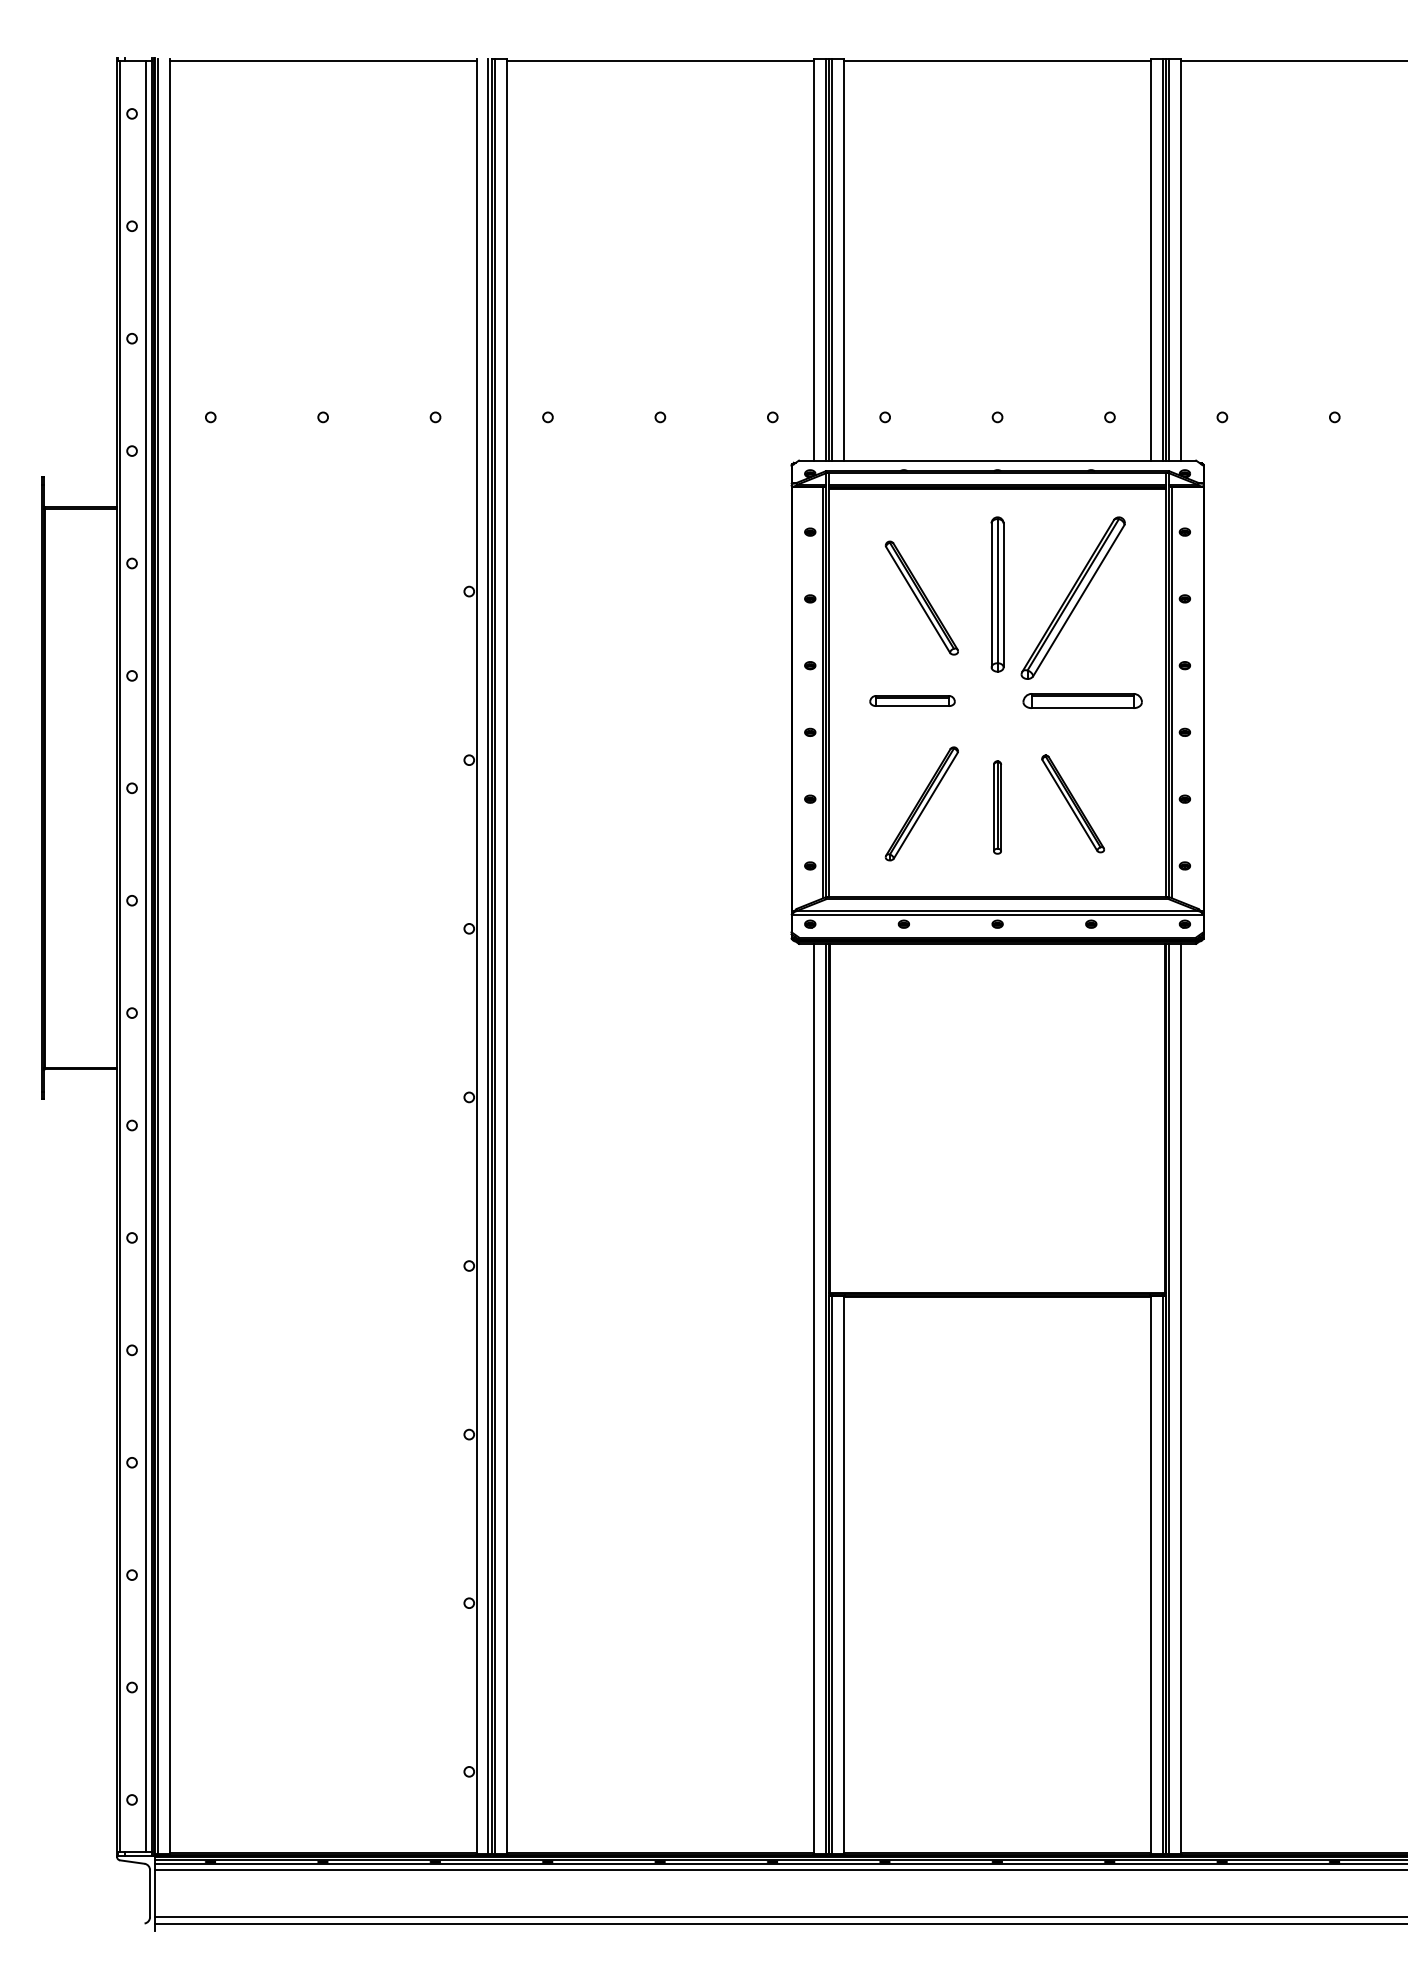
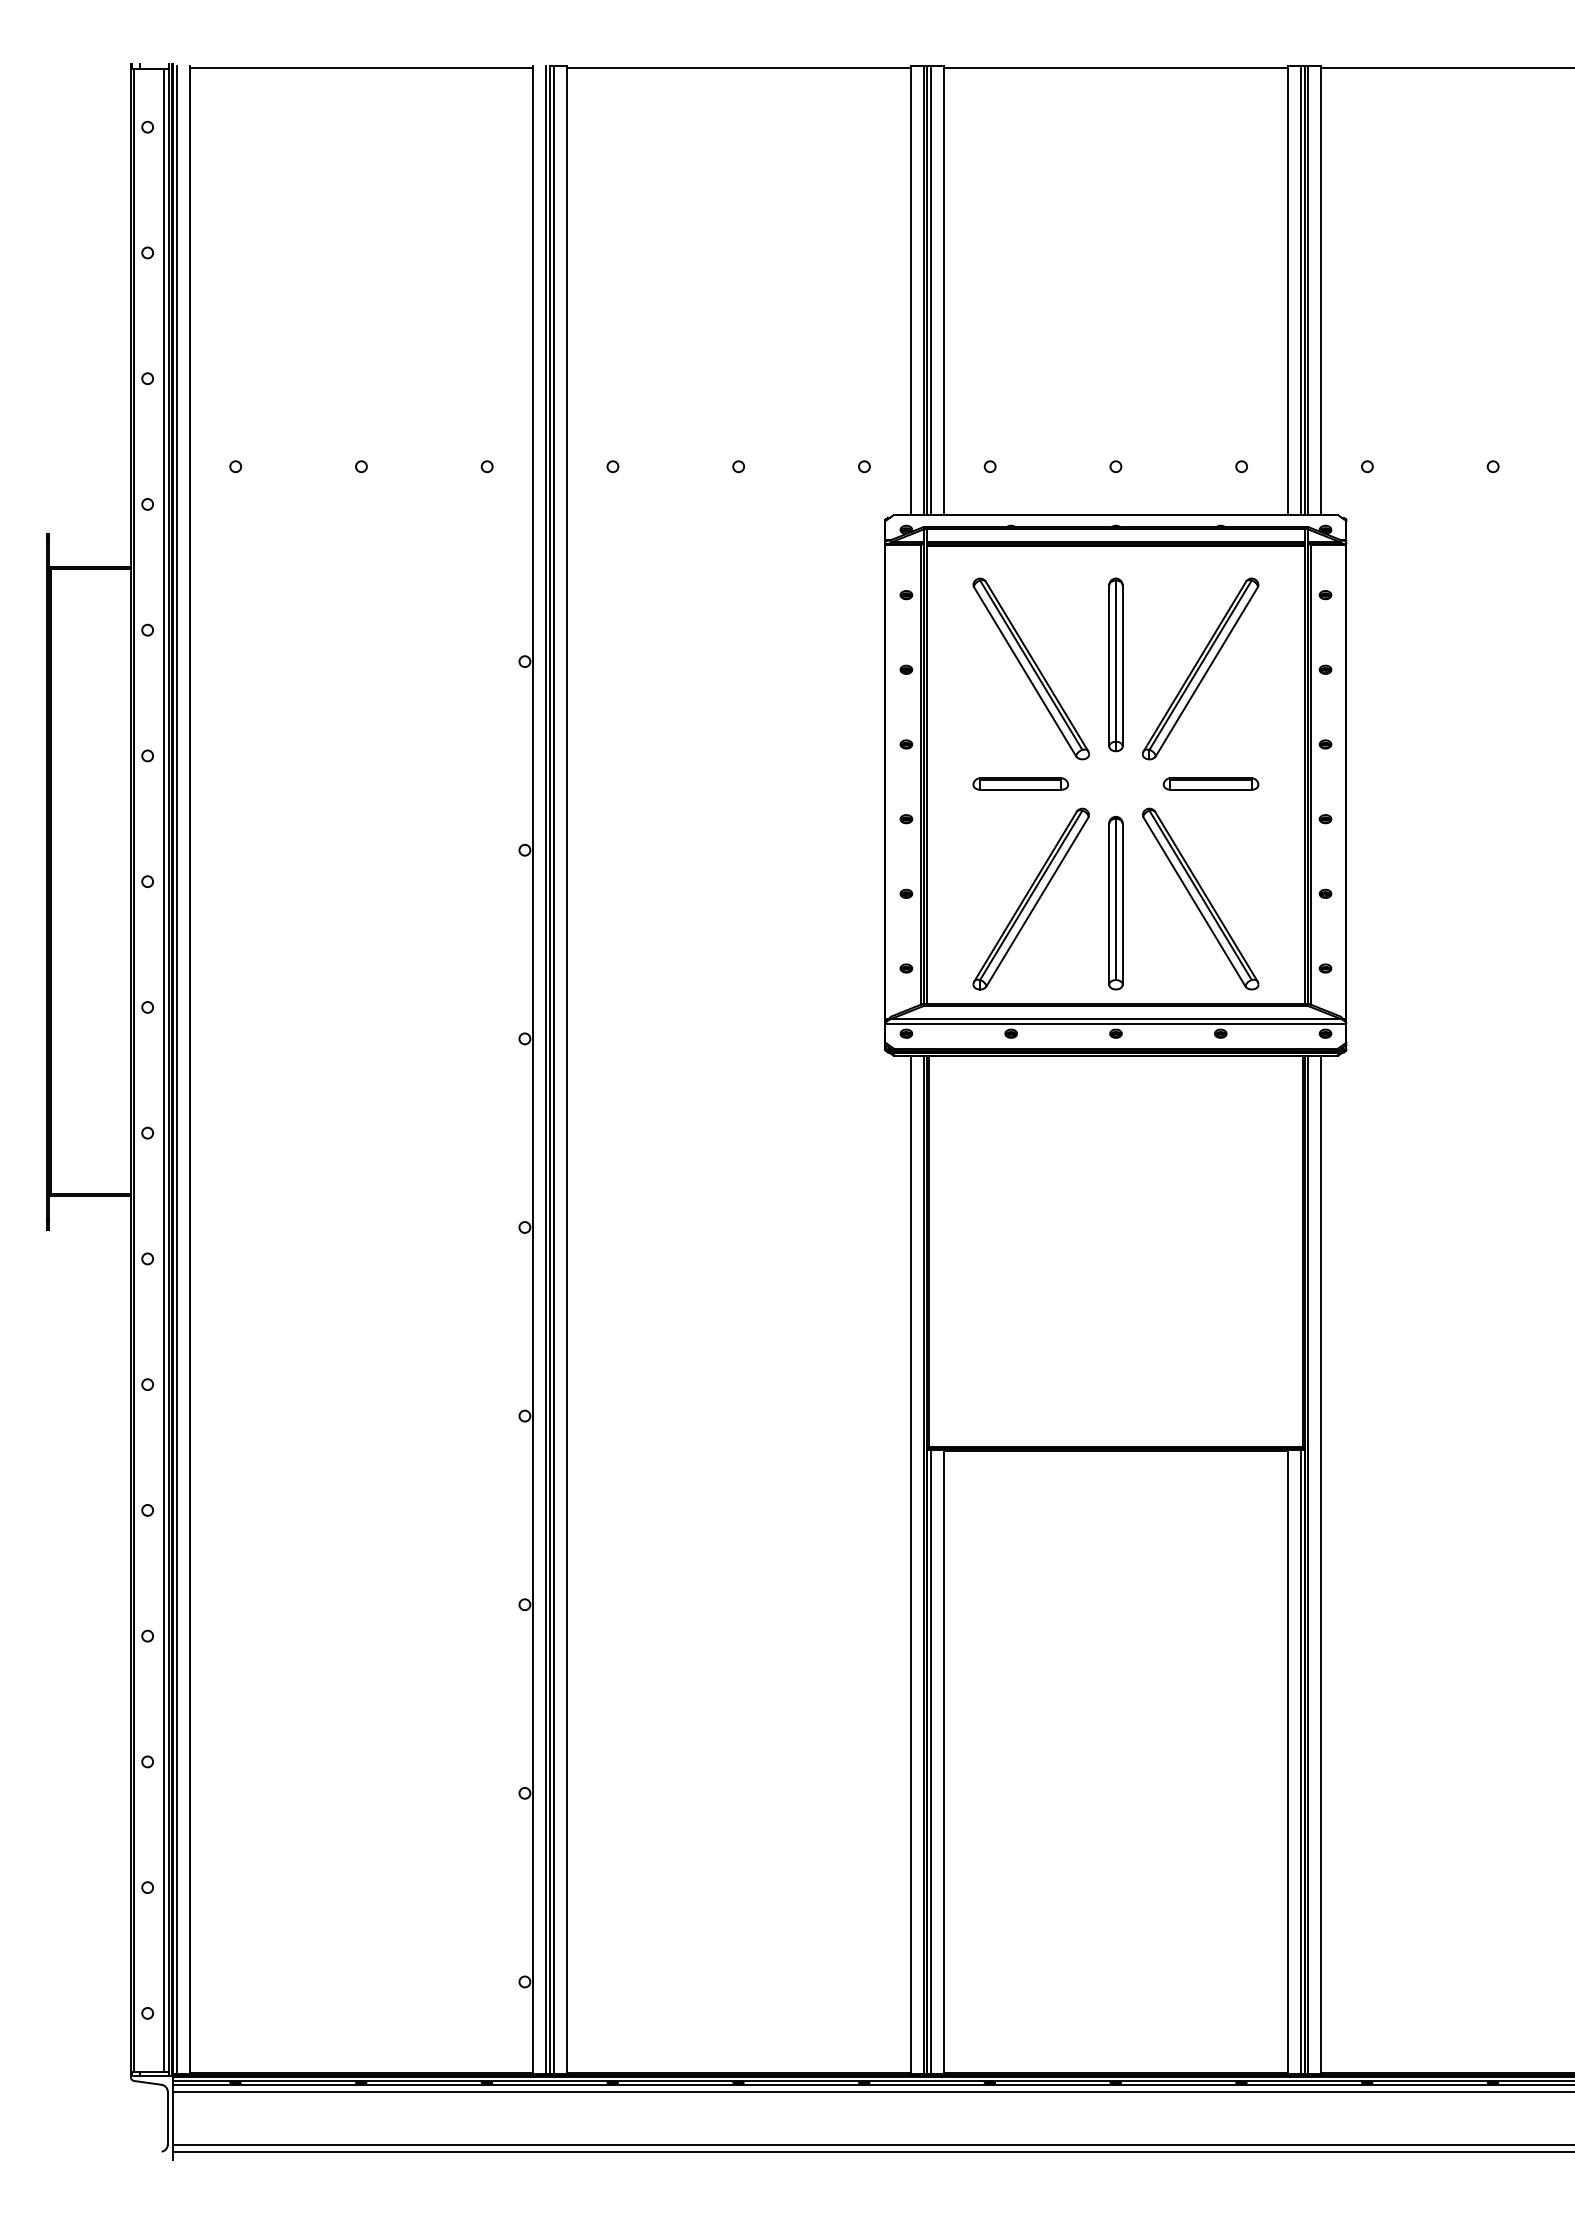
part: (921, 597) -> (1030, 668), size x1.43
part: (1082, 700) -> (1210, 783), size x0.71
part: (921, 803) -> (1030, 898), size x1.43
part: (1072, 803) -> (1199, 898), size x1.67
part: (997, 807) -> (1115, 903), size x1.67

